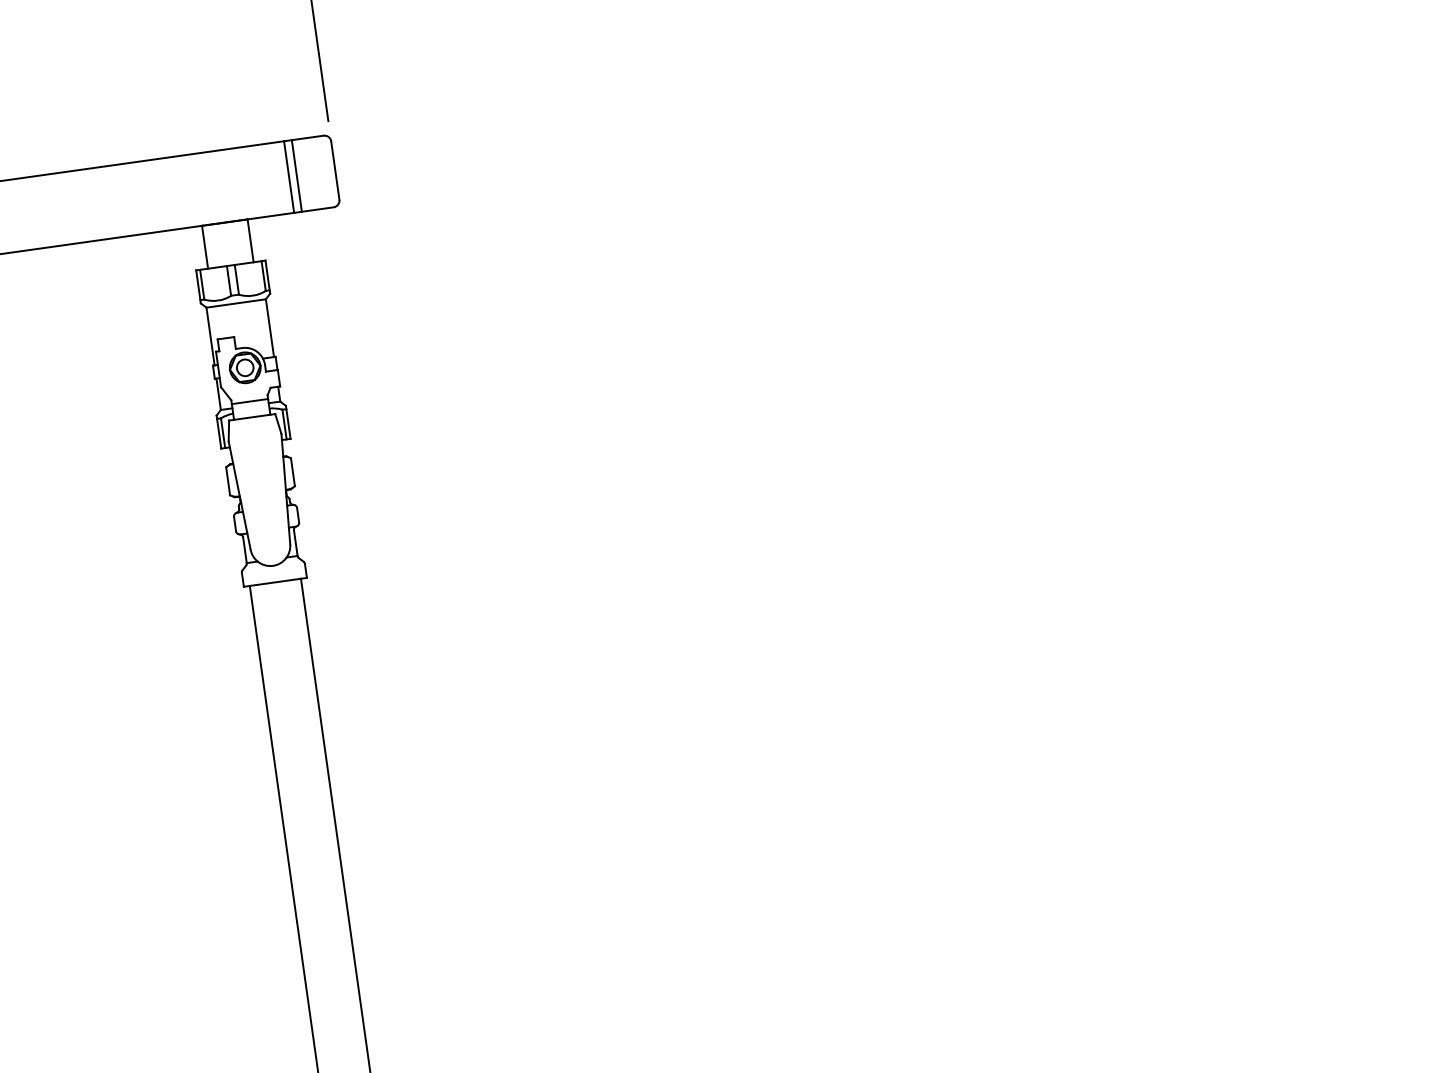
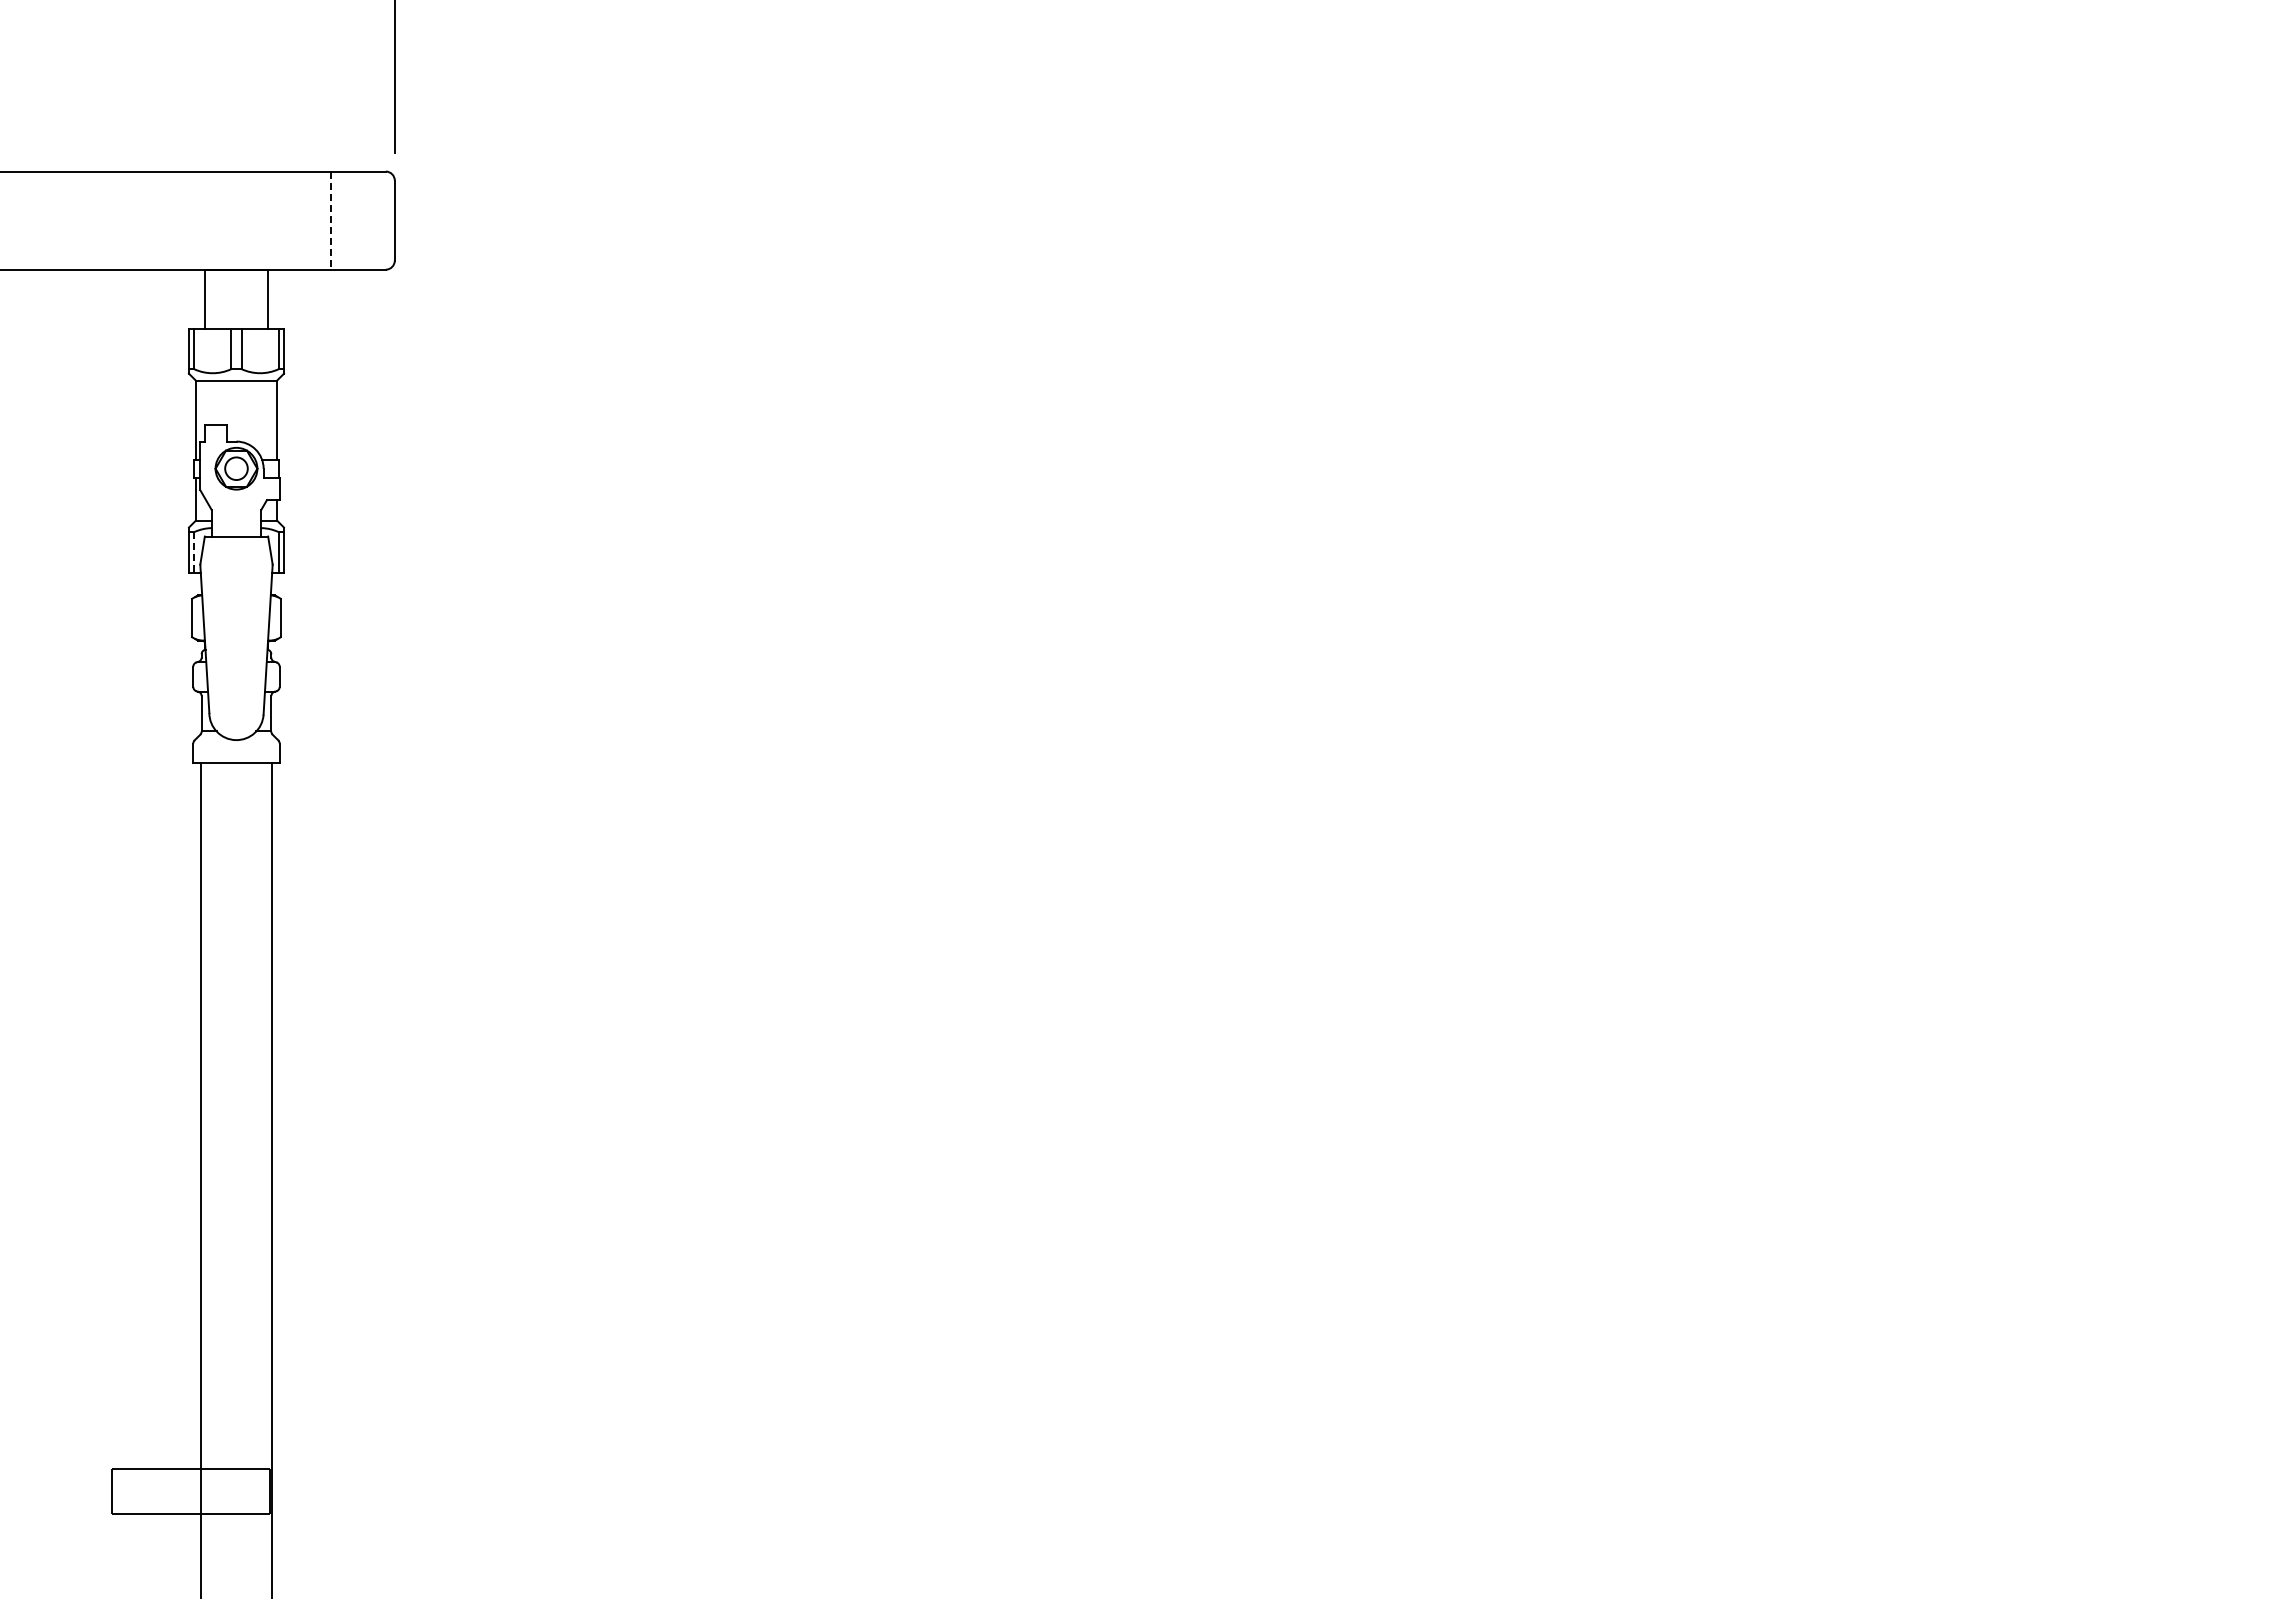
line: (297, 175) -> (342, 220), removed
line: (289, 177) -> (331, 221), solid -> dashed
line: (249, 401) -> (236, 514), removed
line: (223, 433) -> (194, 552), solid -> dashed

